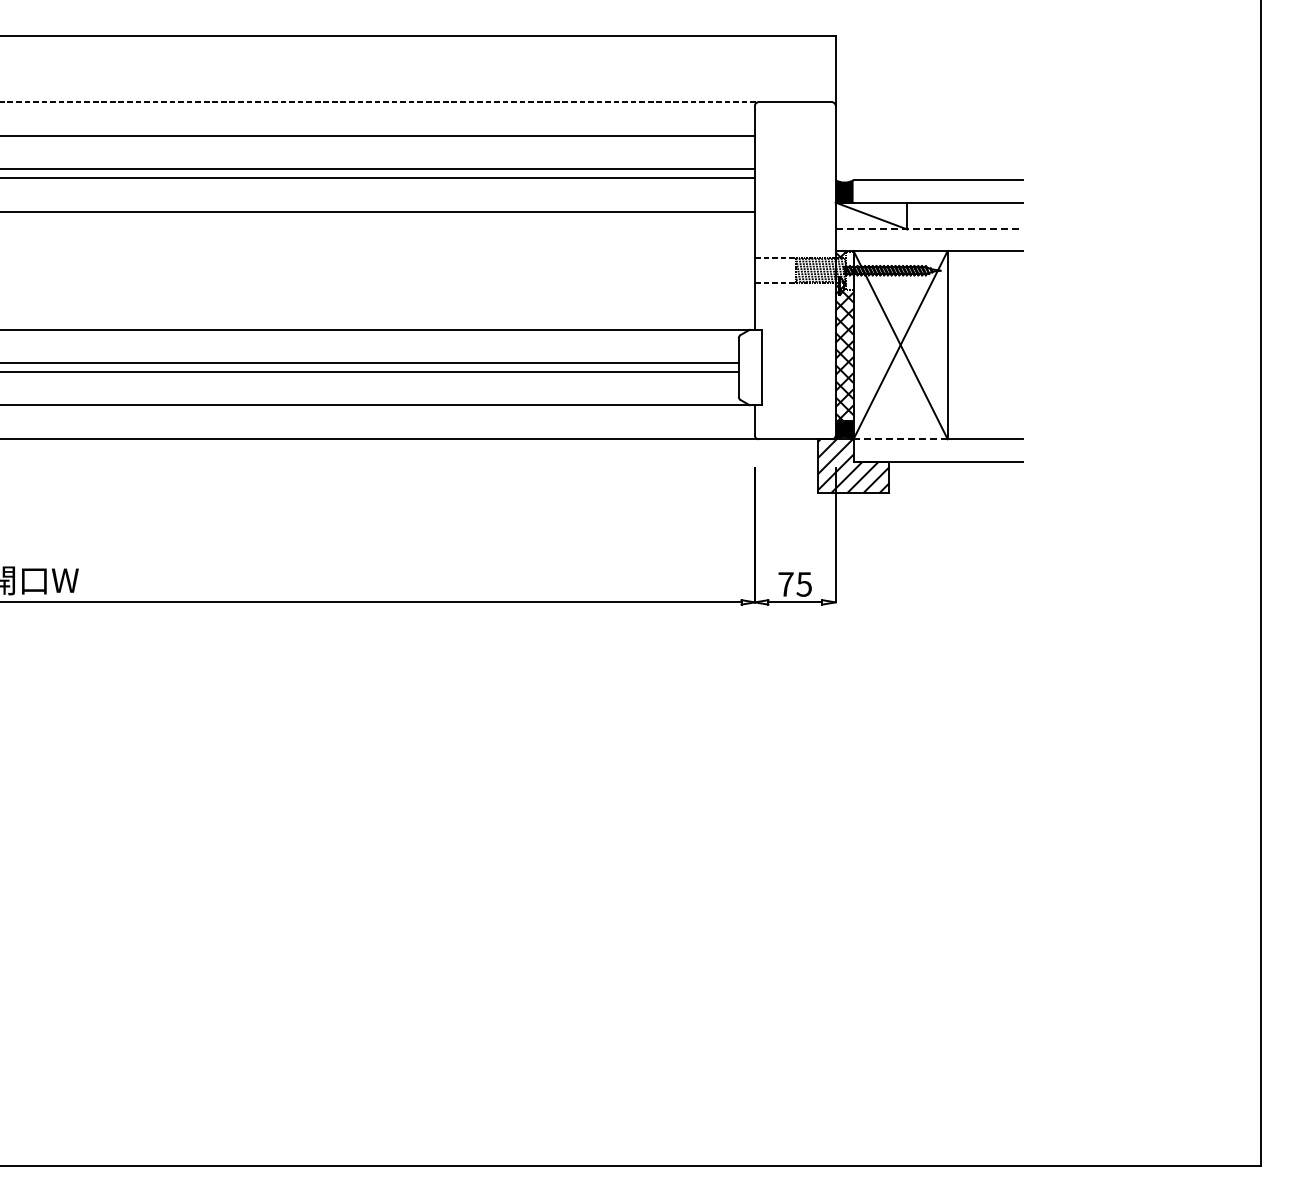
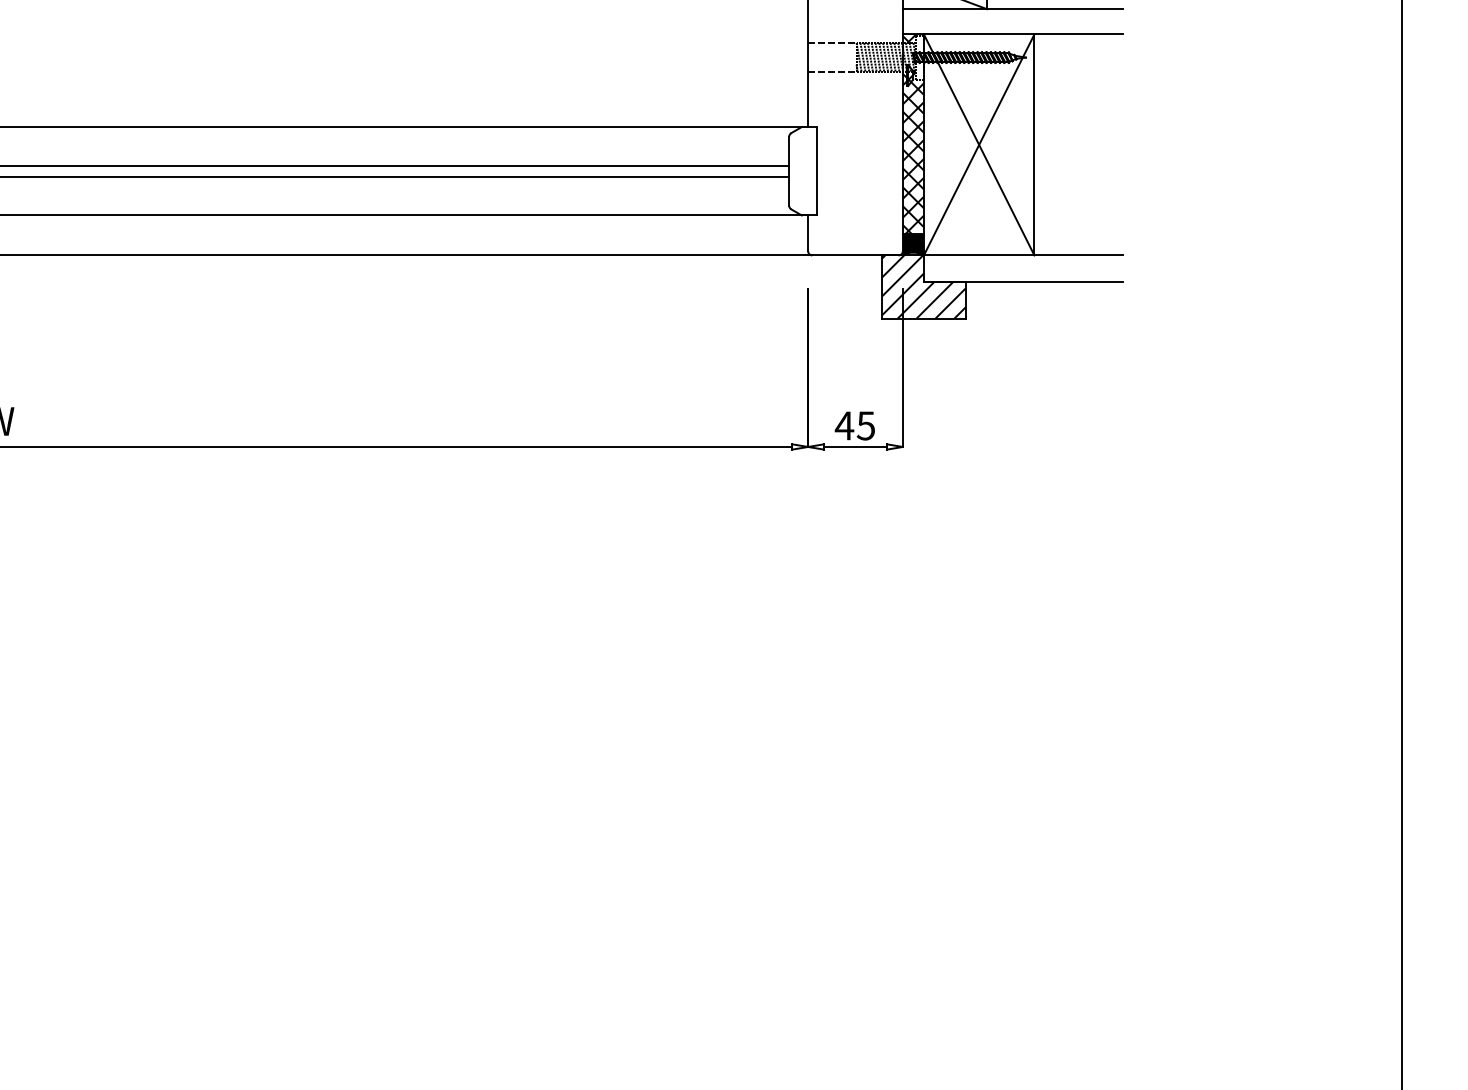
line: (929, 229) -> (1013, 9), dashed -> solid
line: (900, 439) -> (979, 255), dashed -> solid
text: (785, 584) -> (843, 425), 75 -> 45

